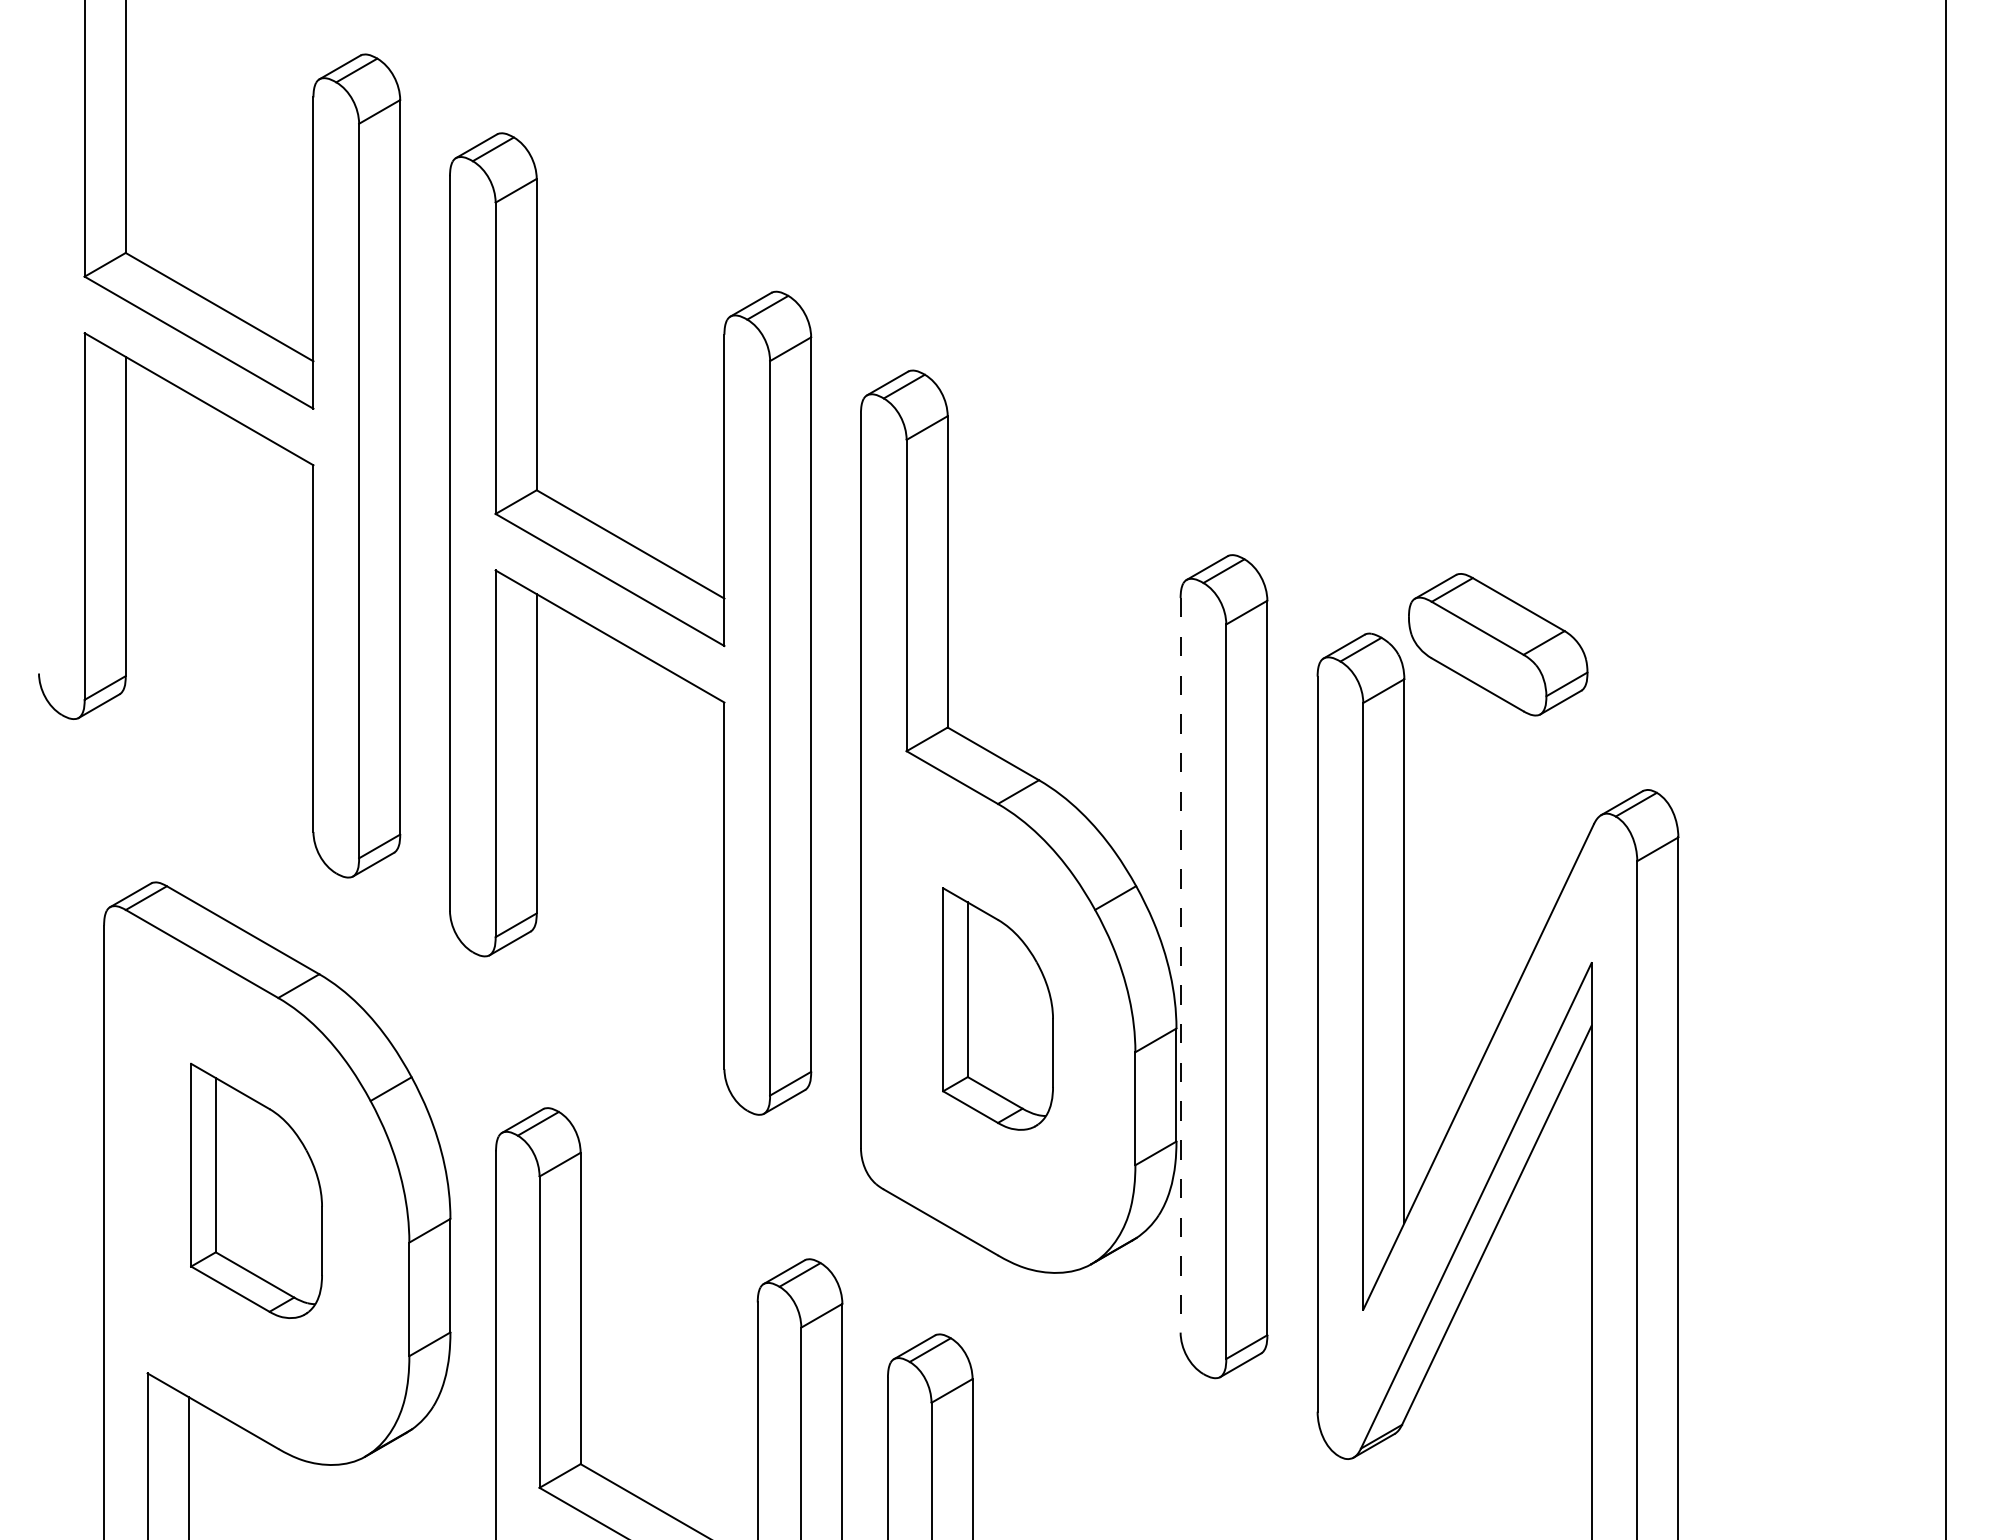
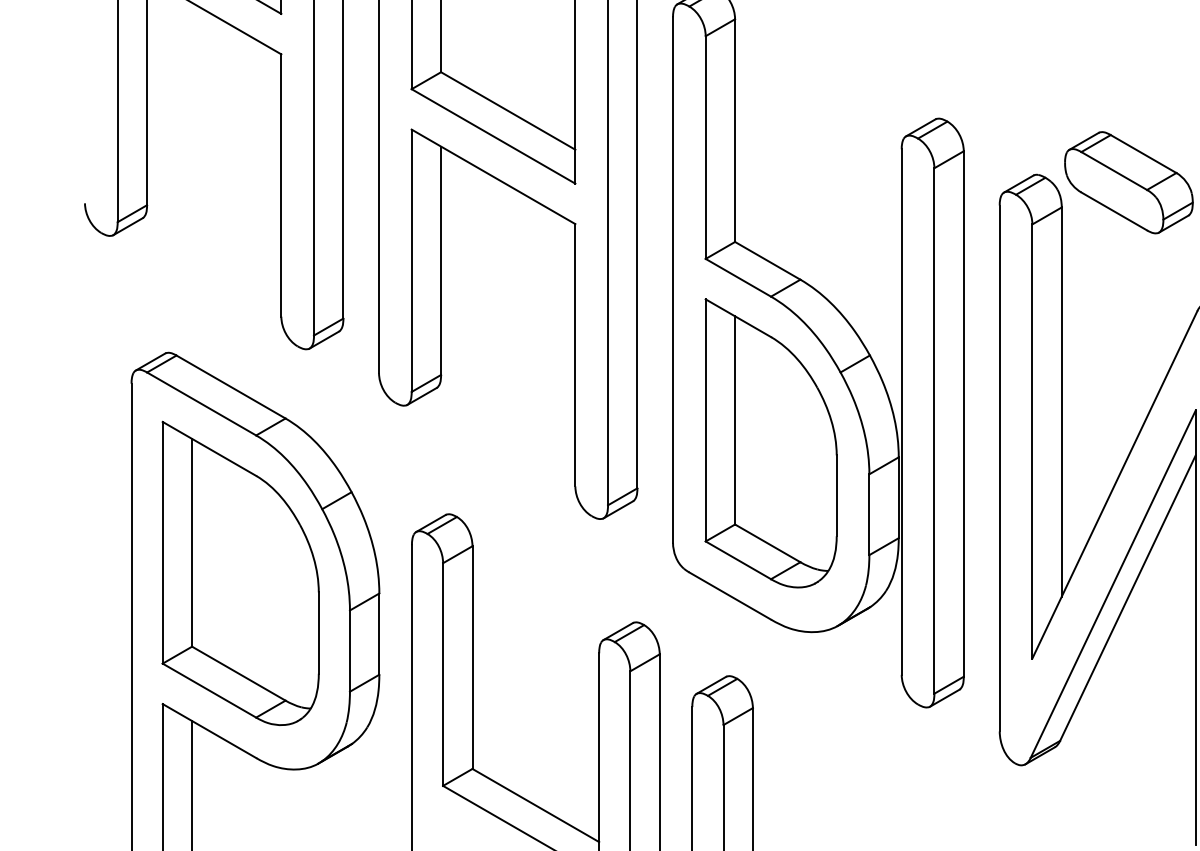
line: (1180, 965) -> (901, 412), dashed -> solid
part: (997, 1008) -> (770, 442), size x1.67
part: (256, 1190) -> (240, 573), size x1.67

